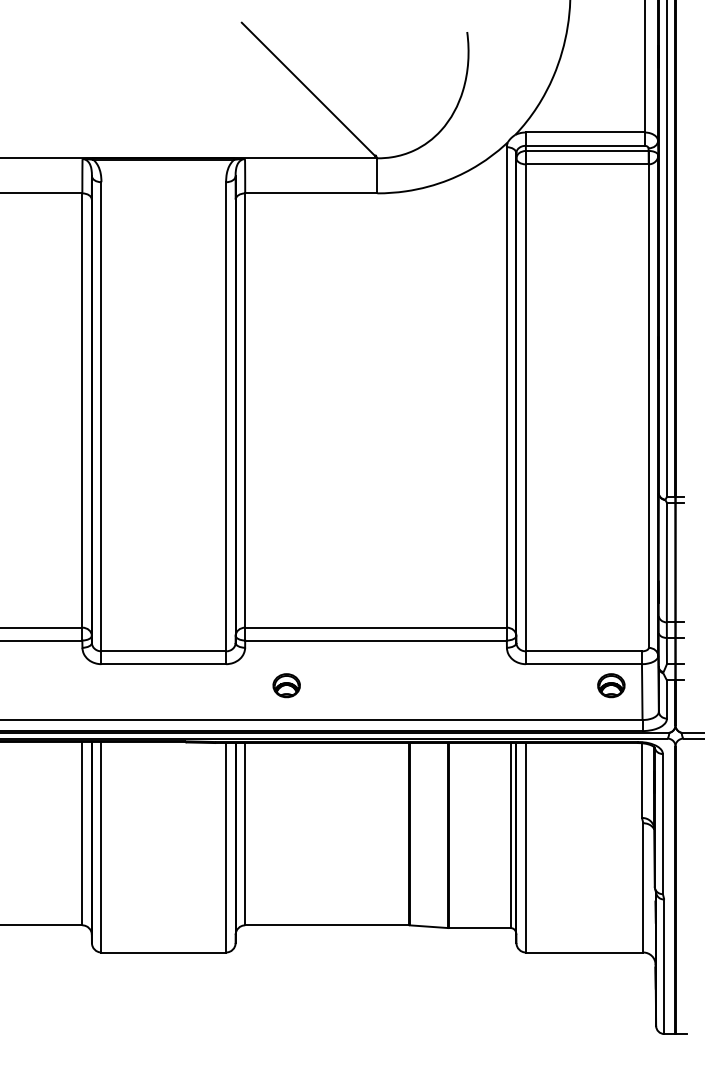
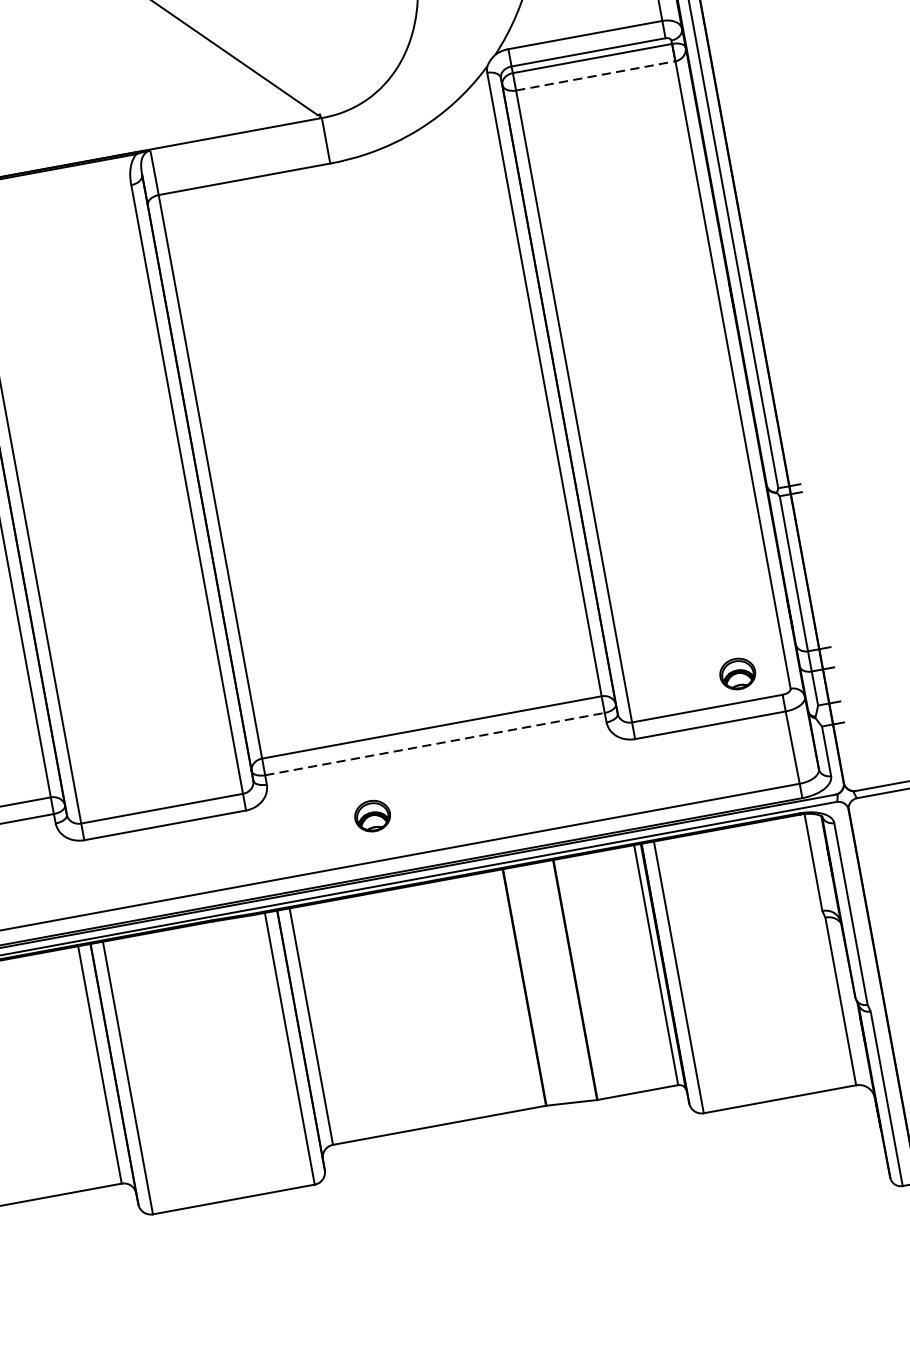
line: (587, 164) -> (596, 76), solid -> dashed
line: (376, 640) -> (435, 743), solid -> dashed
part: (286, 685) -> (372, 815), moved
part: (611, 685) -> (737, 673), moved

